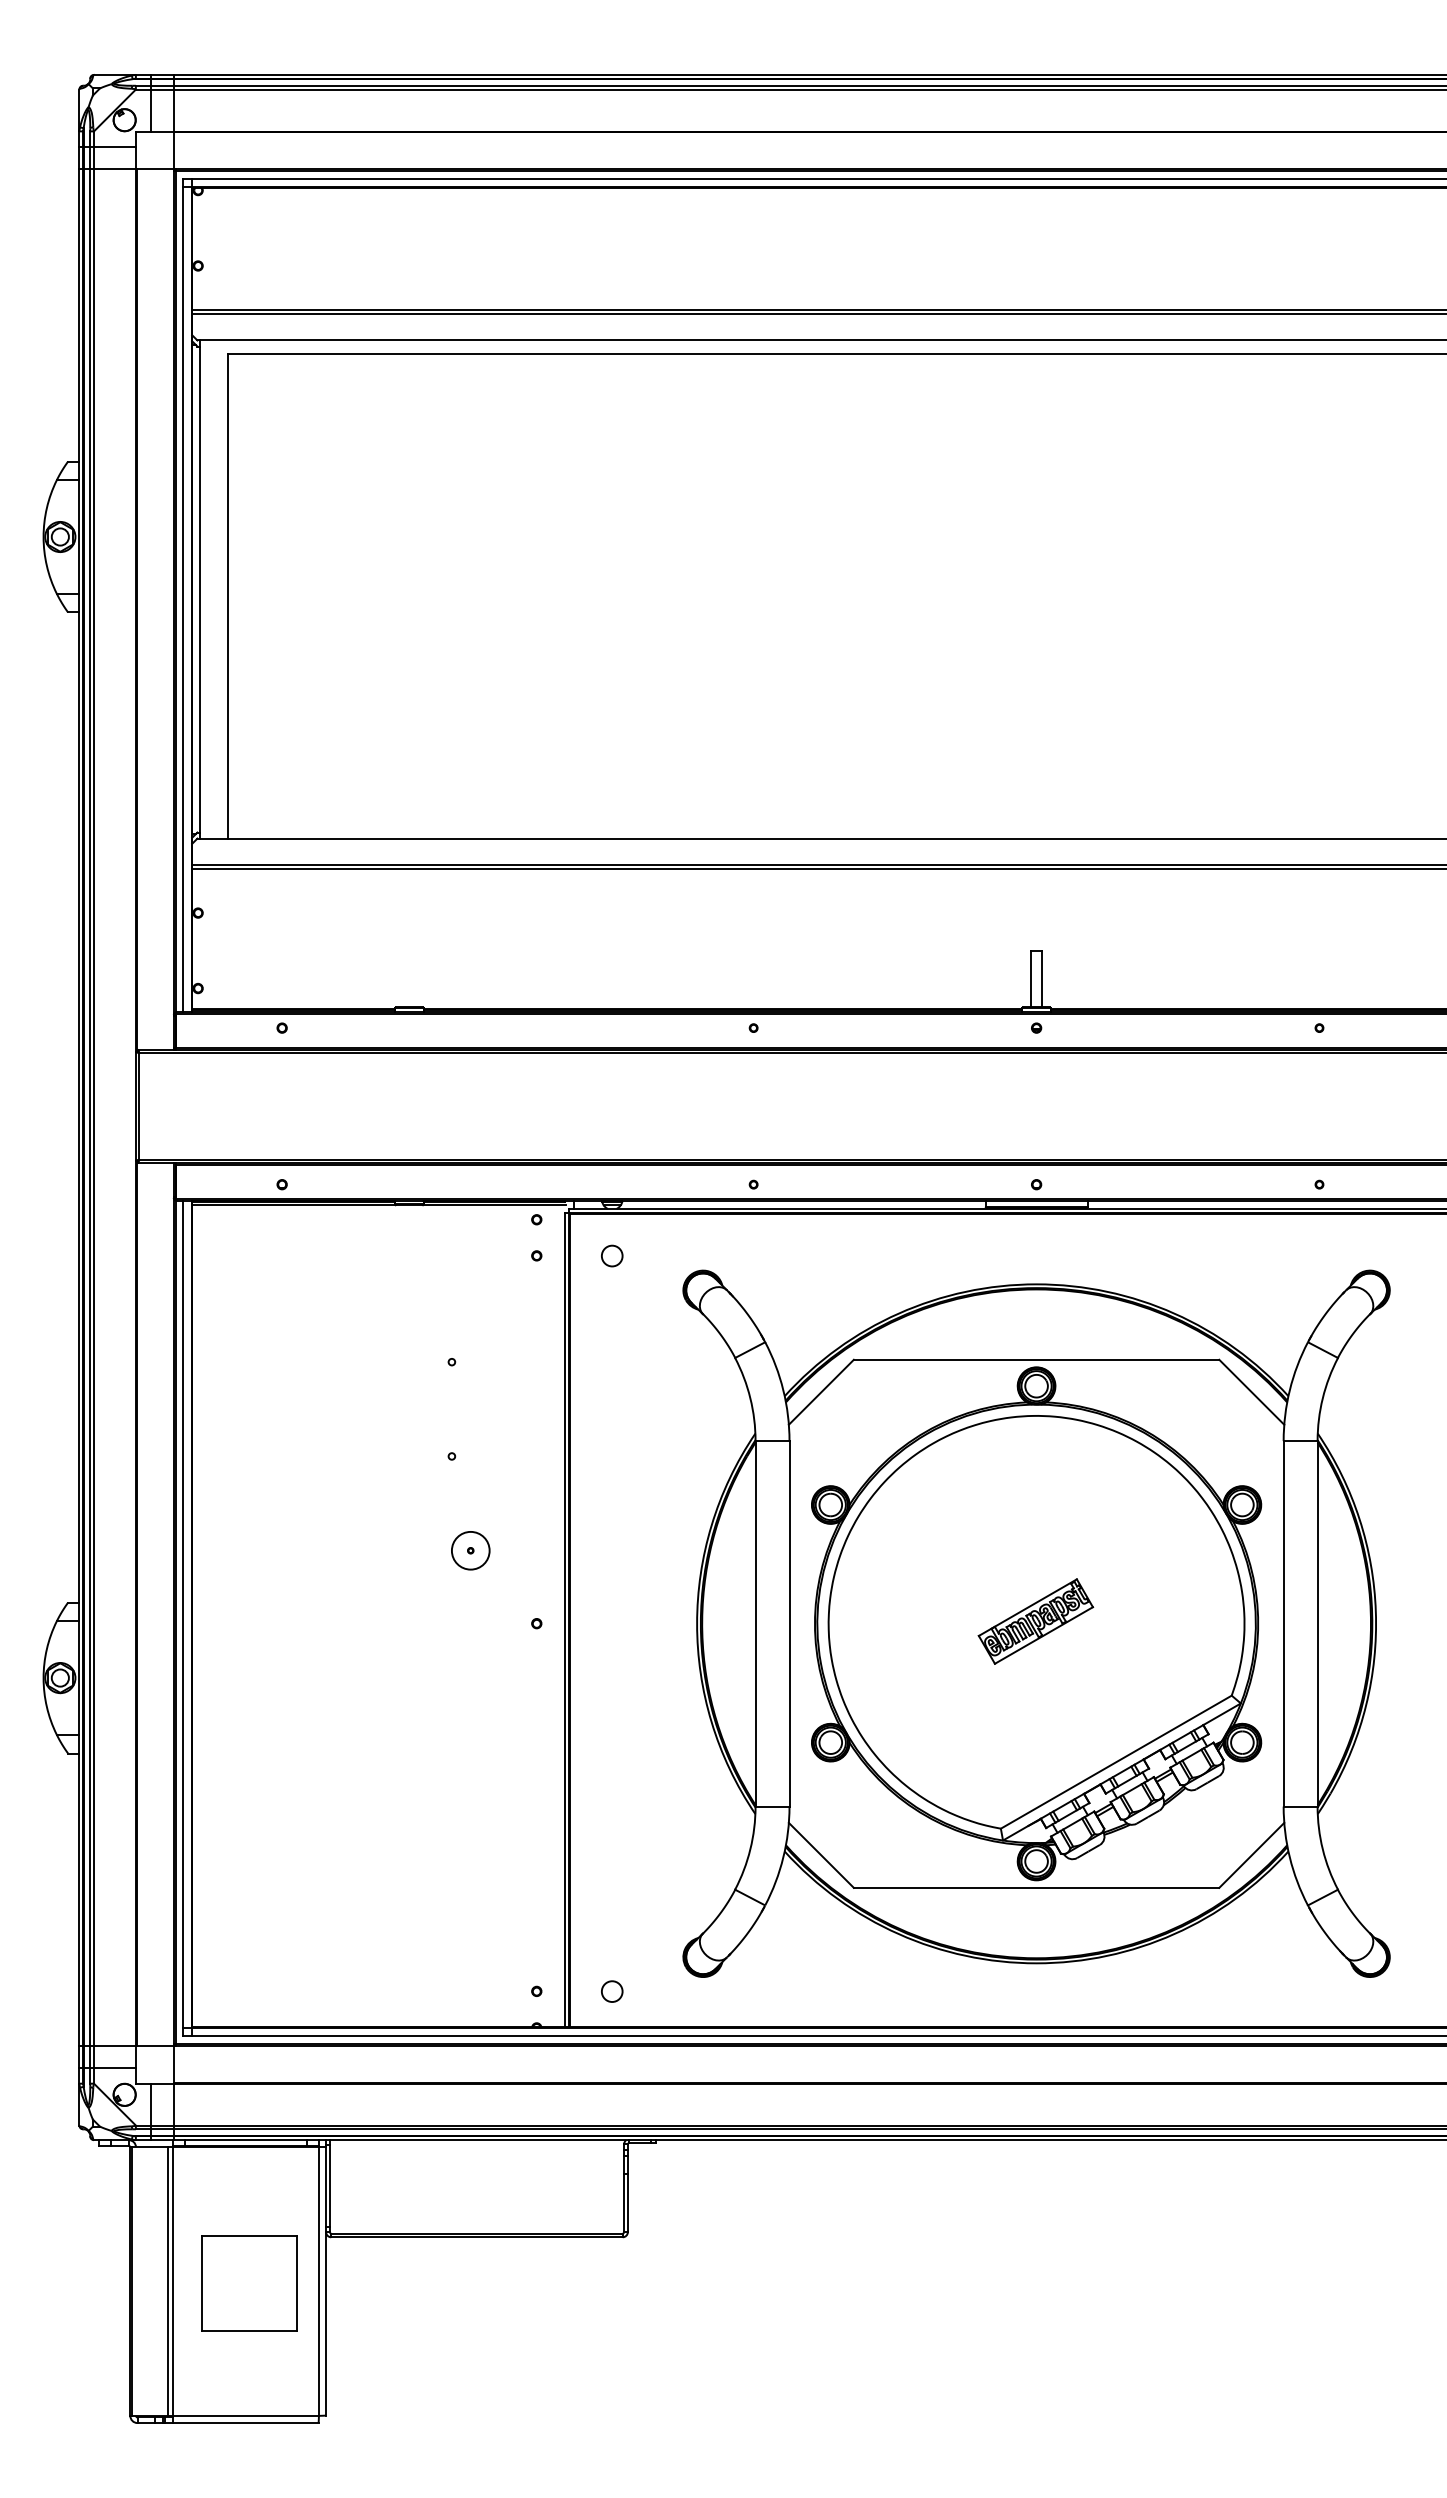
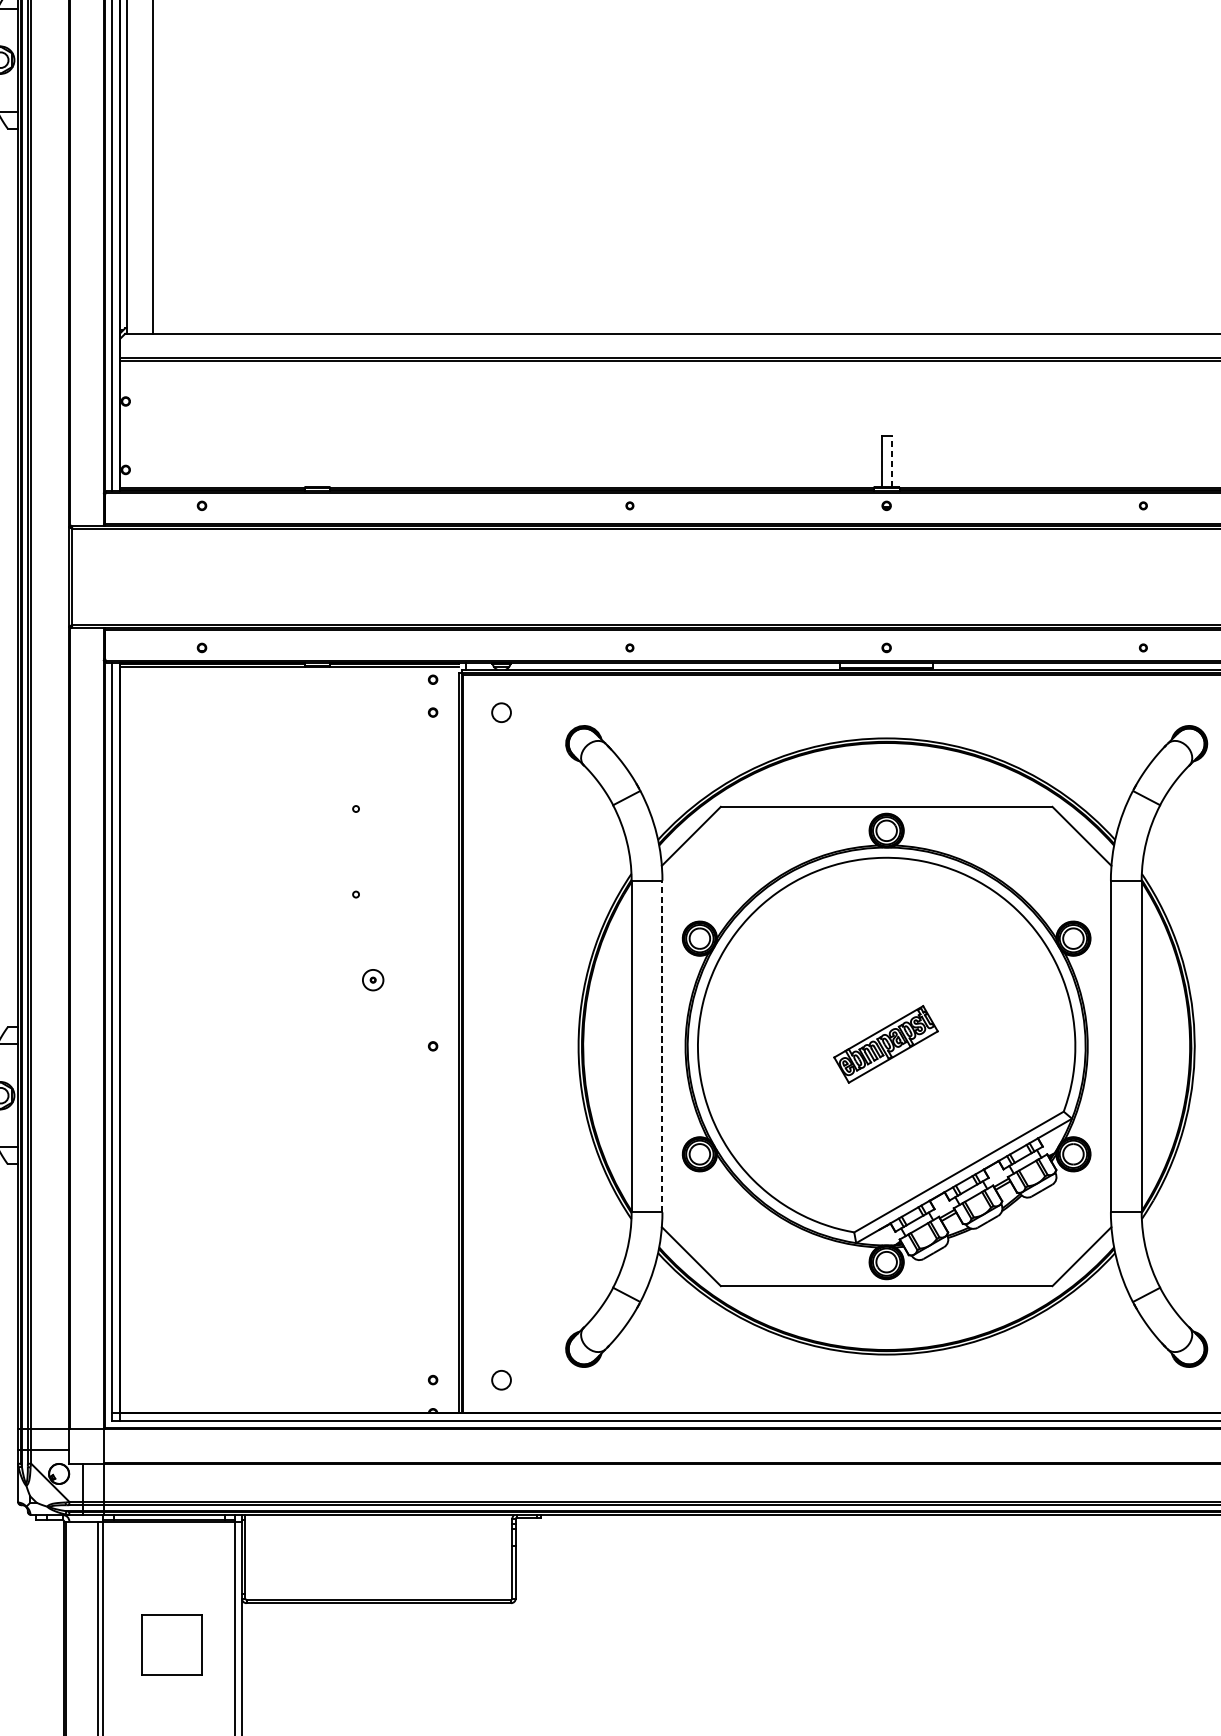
line: (1042, 978) -> (892, 460), solid -> dashed
circle: (470, 1550) -> (372, 979), size x0.6
line: (789, 1623) -> (662, 1046), solid -> dashed
part: (249, 2283) -> (172, 1645), size x0.7

